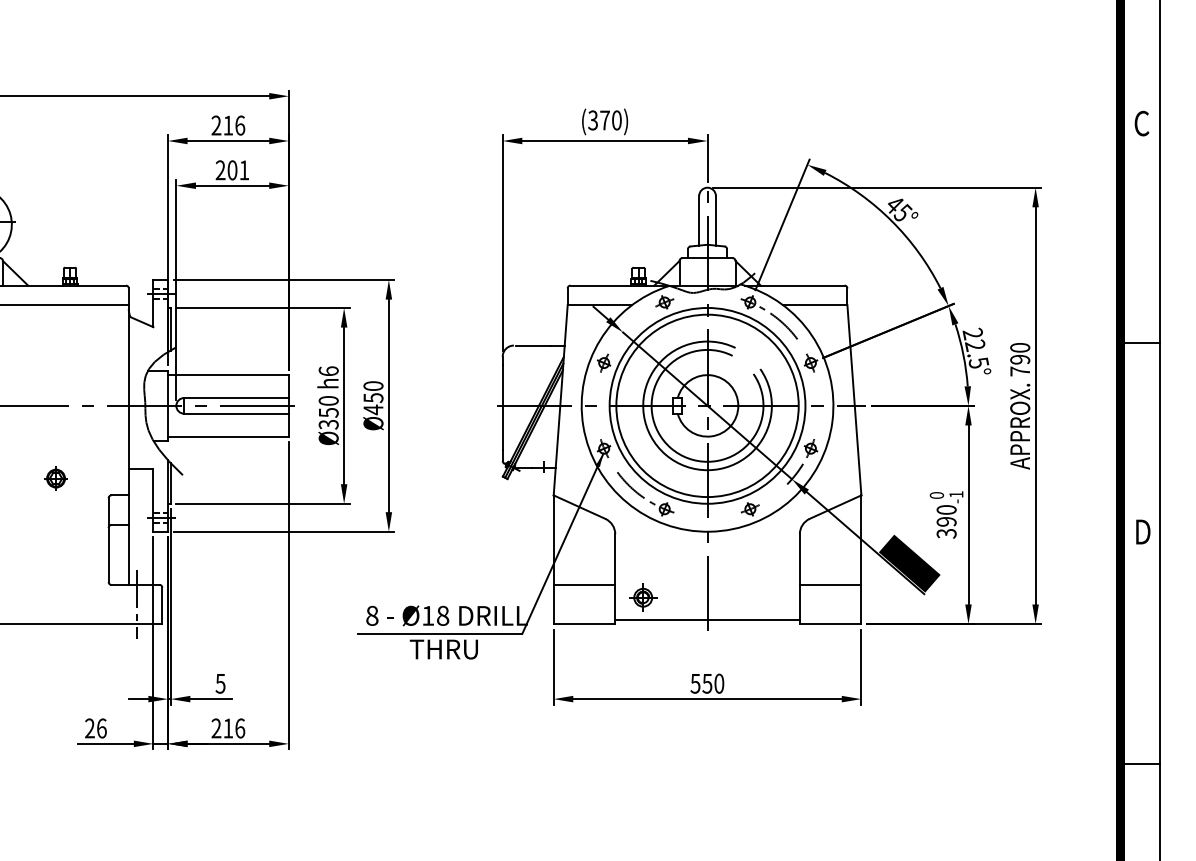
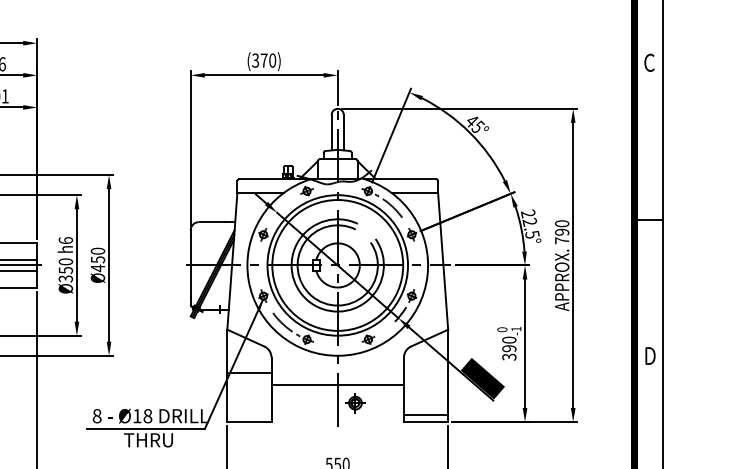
line: (584, 584) -> (249, 372), moved
line: (830, 584) -> (425, 414), moved
part: (643, 597) -> (355, 402), moved
line: (707, 620) -> (337, 385), moved

